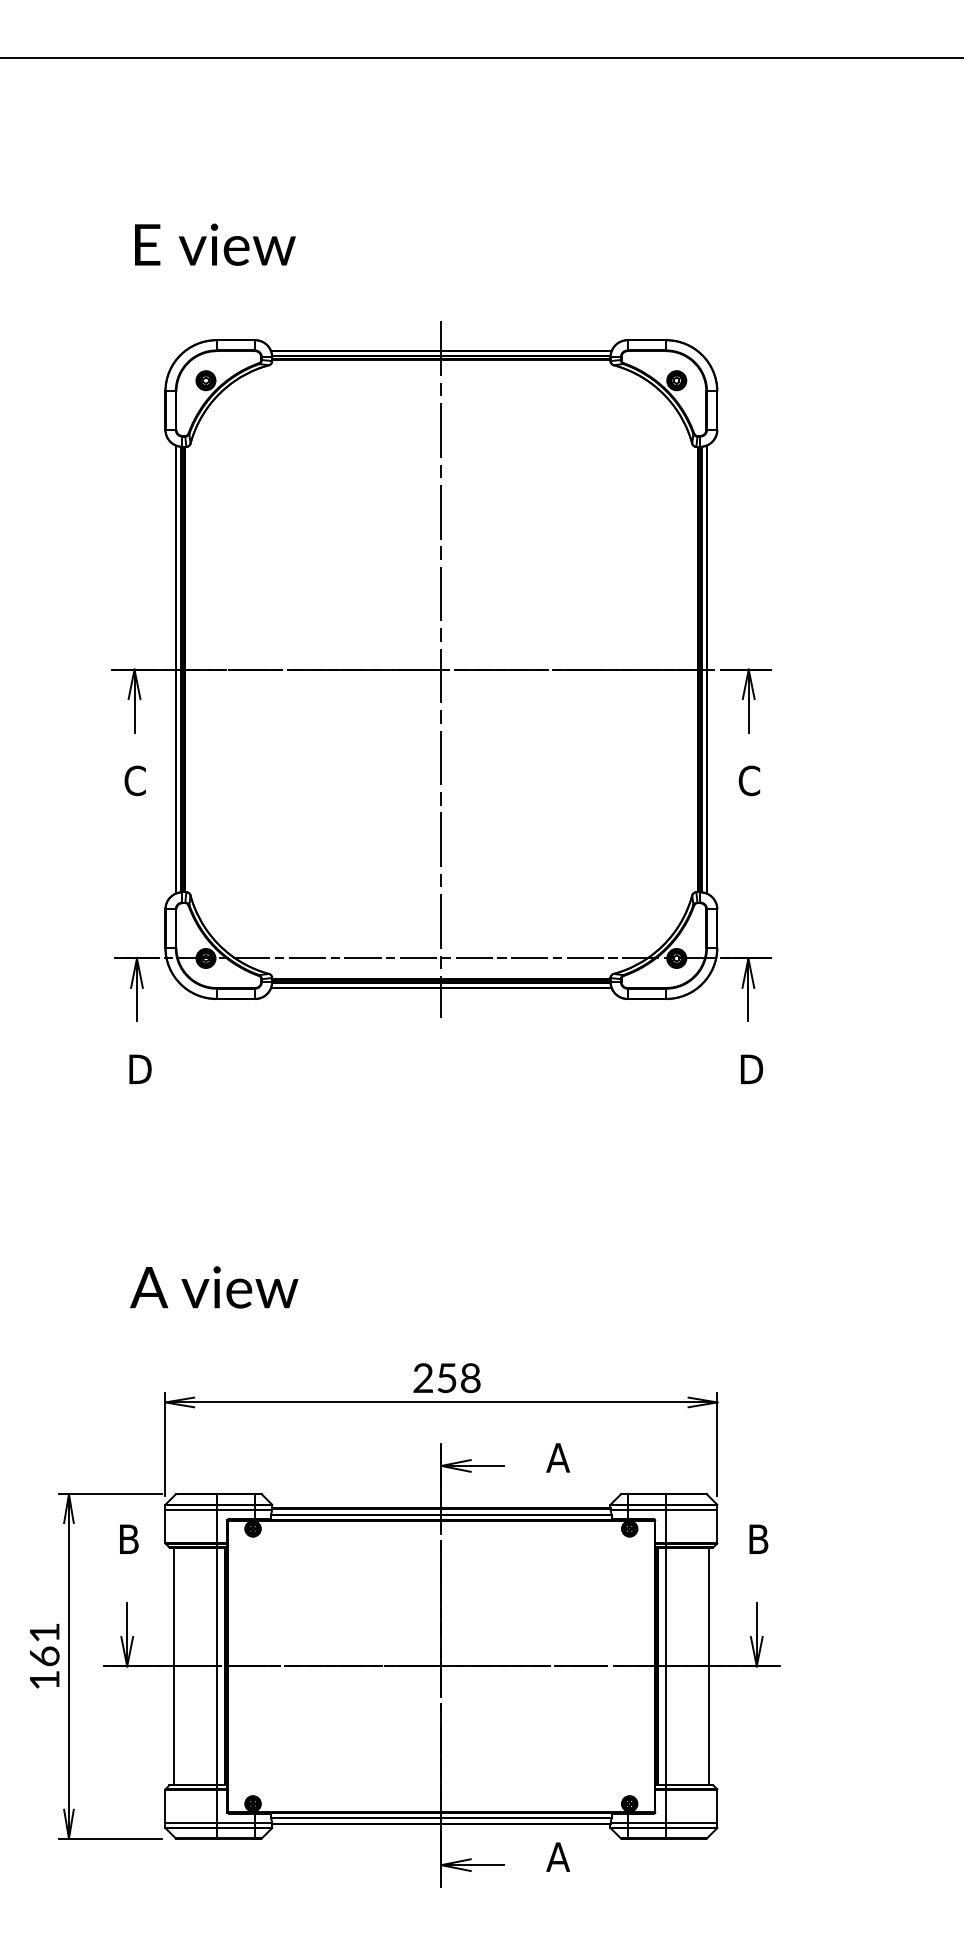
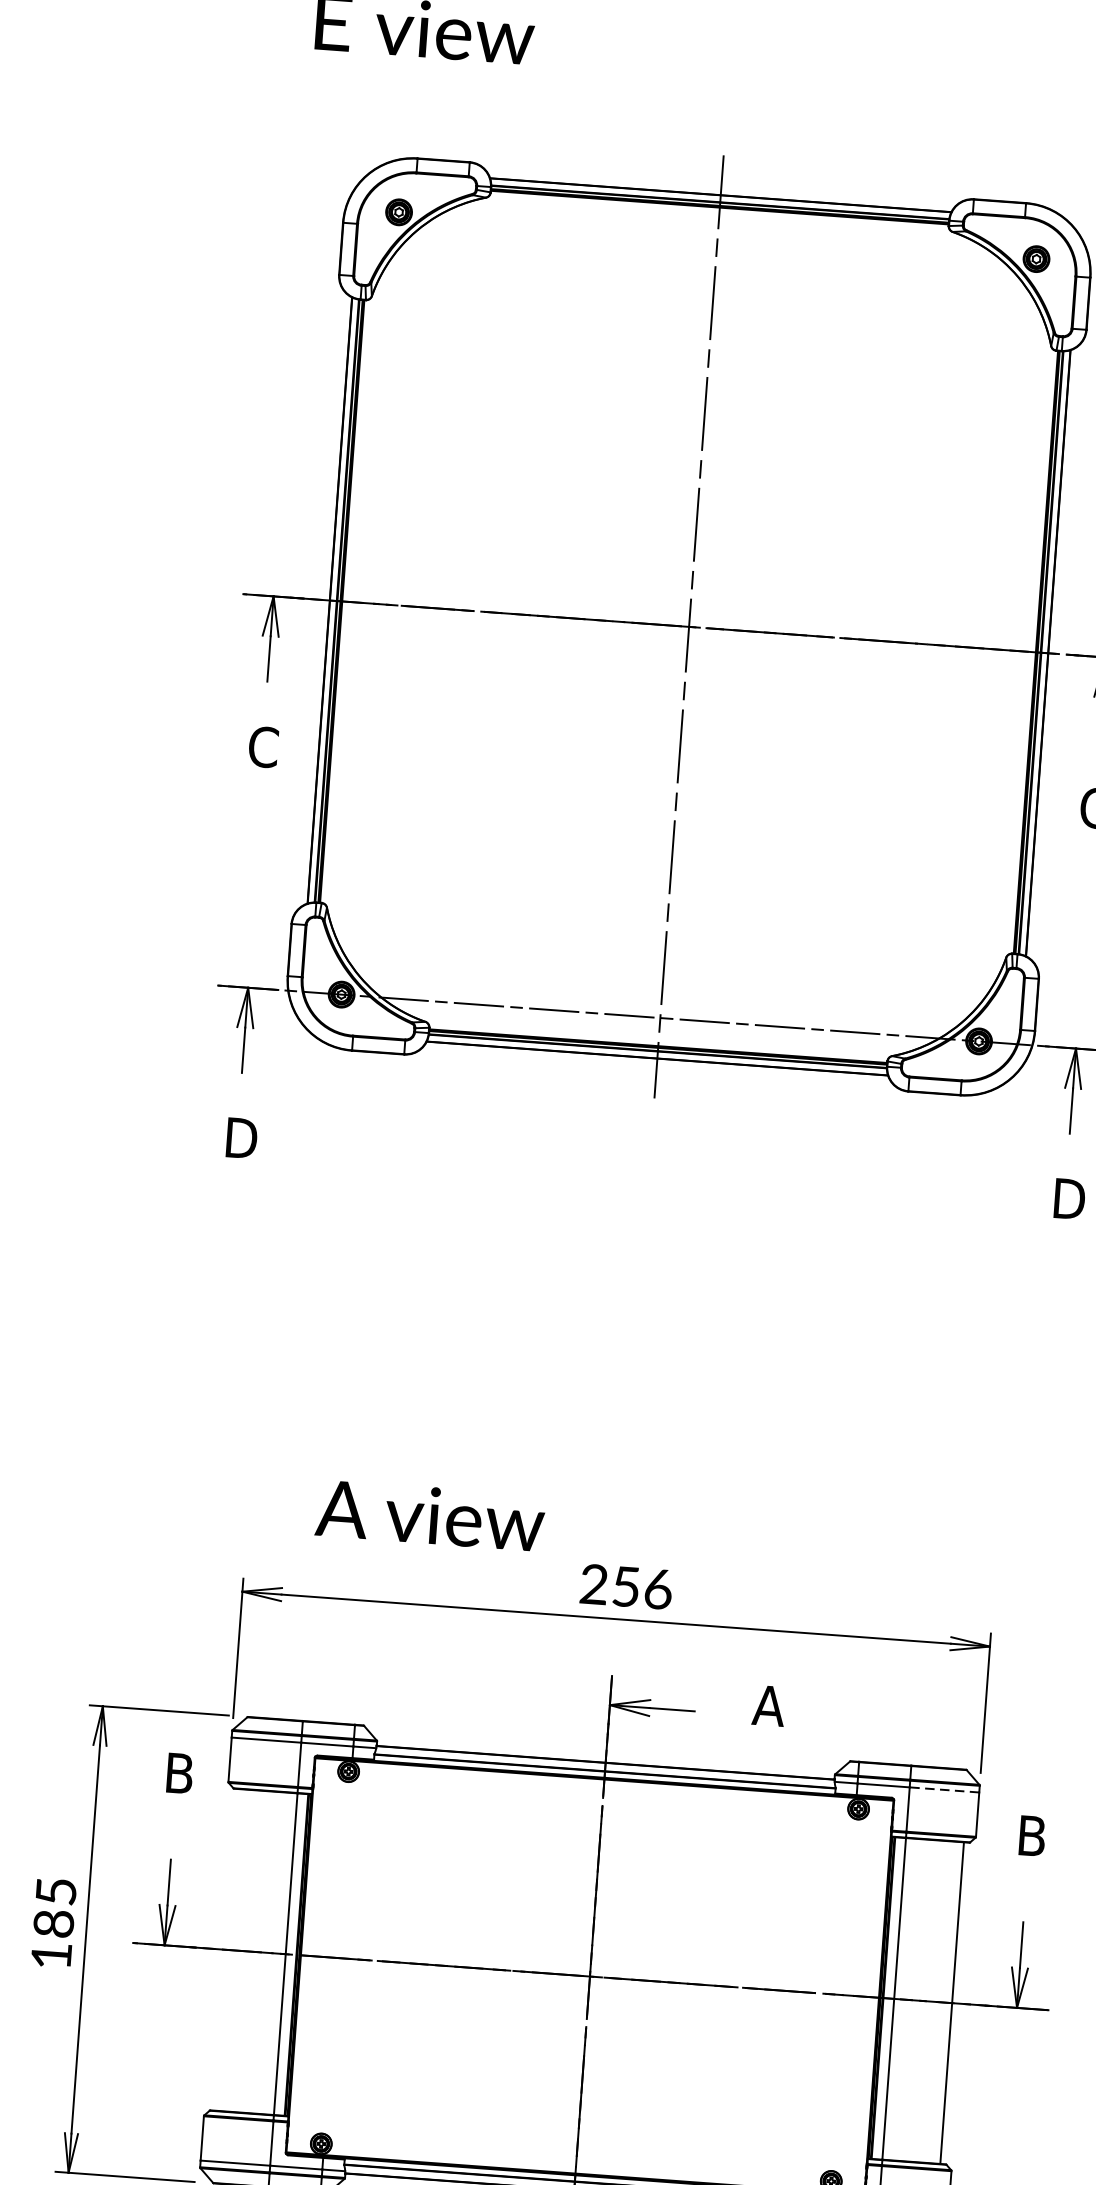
text: (214, 1287) -> (430, 1515), moved
text: (470, 1377) -> (658, 1588), 258 -> 256
line: (691, 1510) -> (944, 1790), solid -> dashed
text: (44, 1644) -> (54, 1907), 161 -> 185
line: (173, 1666) -> (227, 1950), removed

